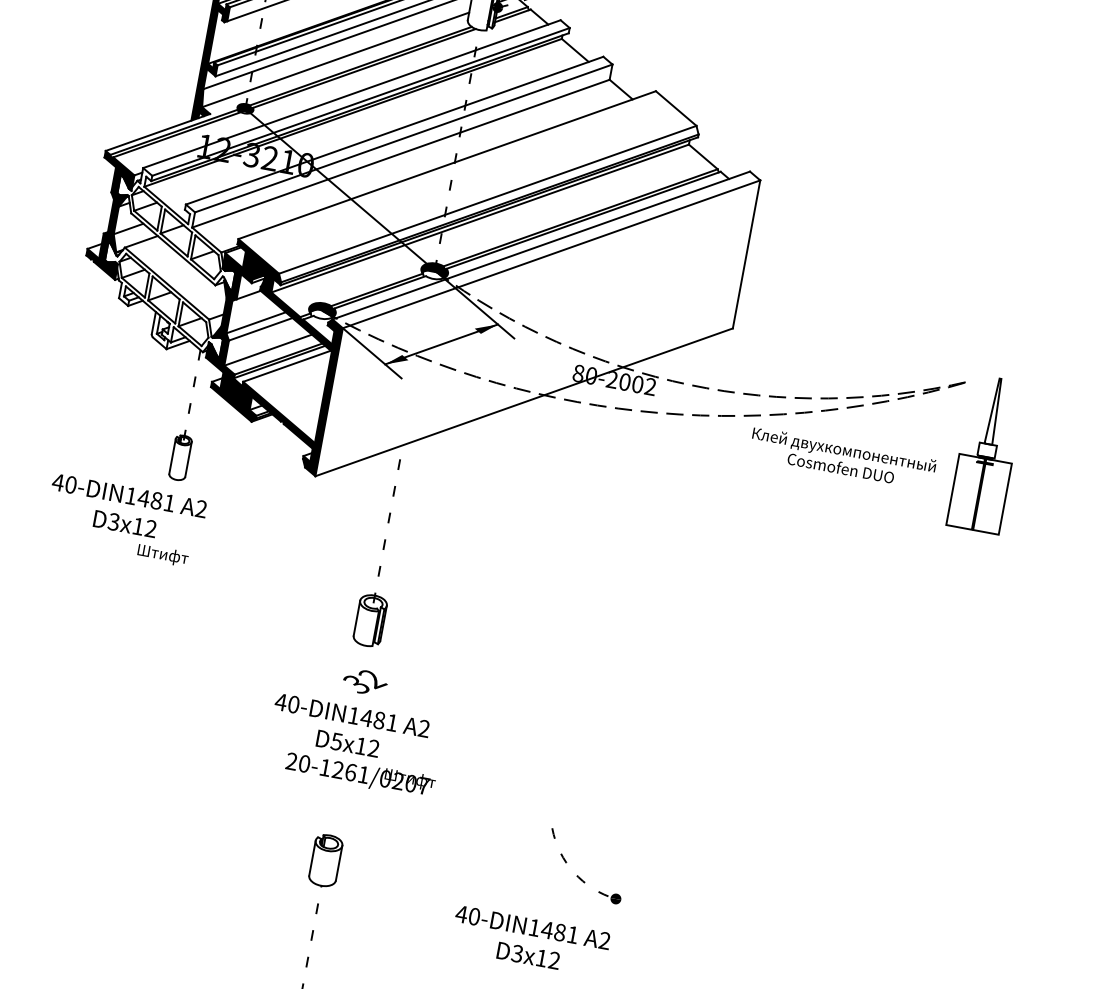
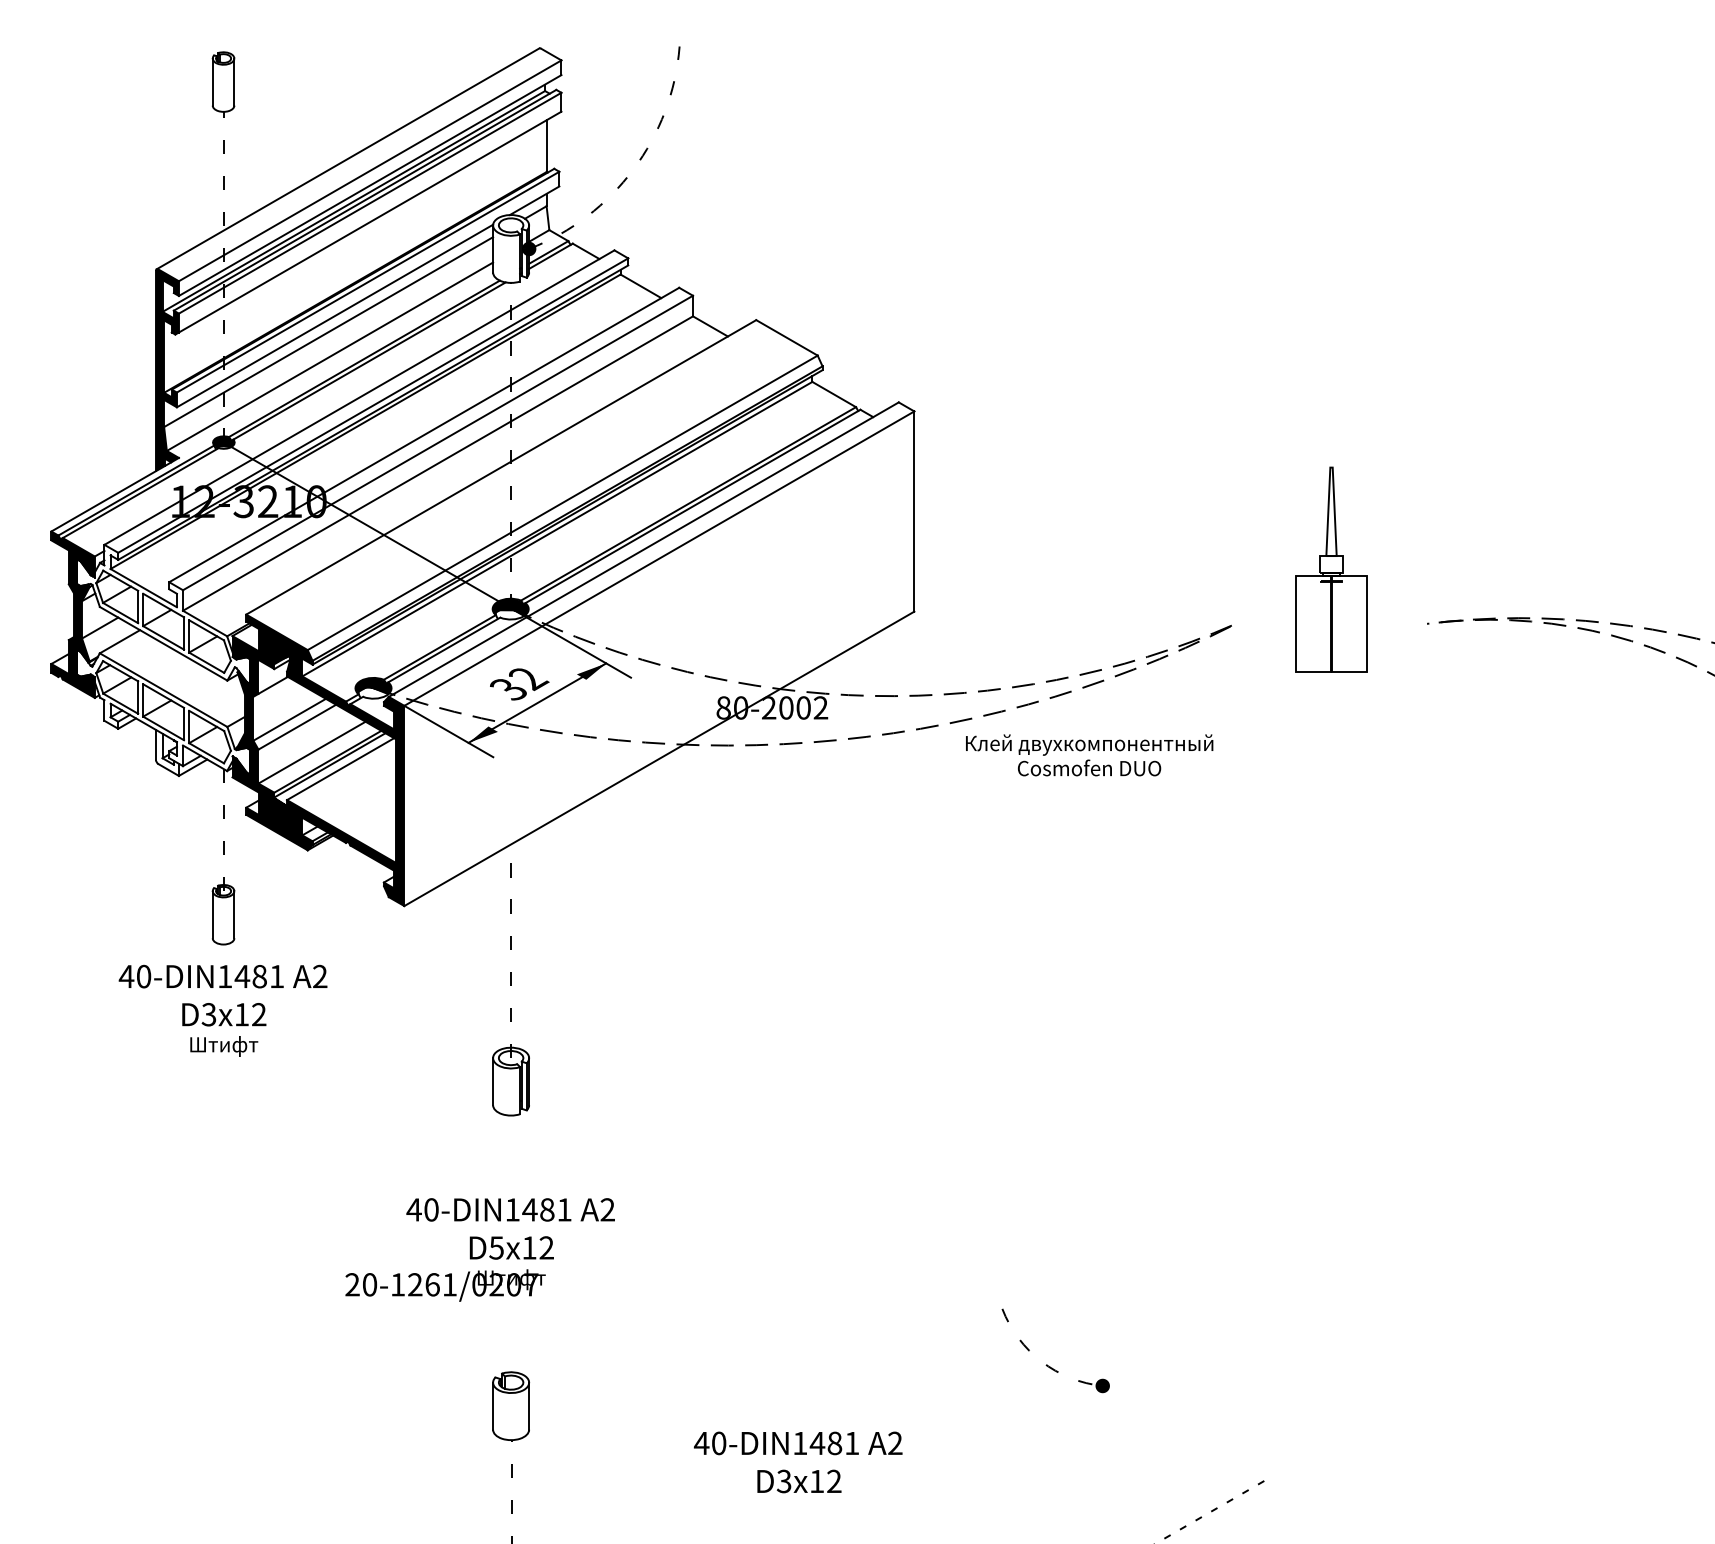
part: (986, 454) -> (1331, 569), moved
text: (126, 509) -> (222, 995), moved
text: (365, 682) -> (519, 684), moved
text: (360, 774) -> (445, 1285), moved
part: (578, 875) -> (1047, 1364), moved

